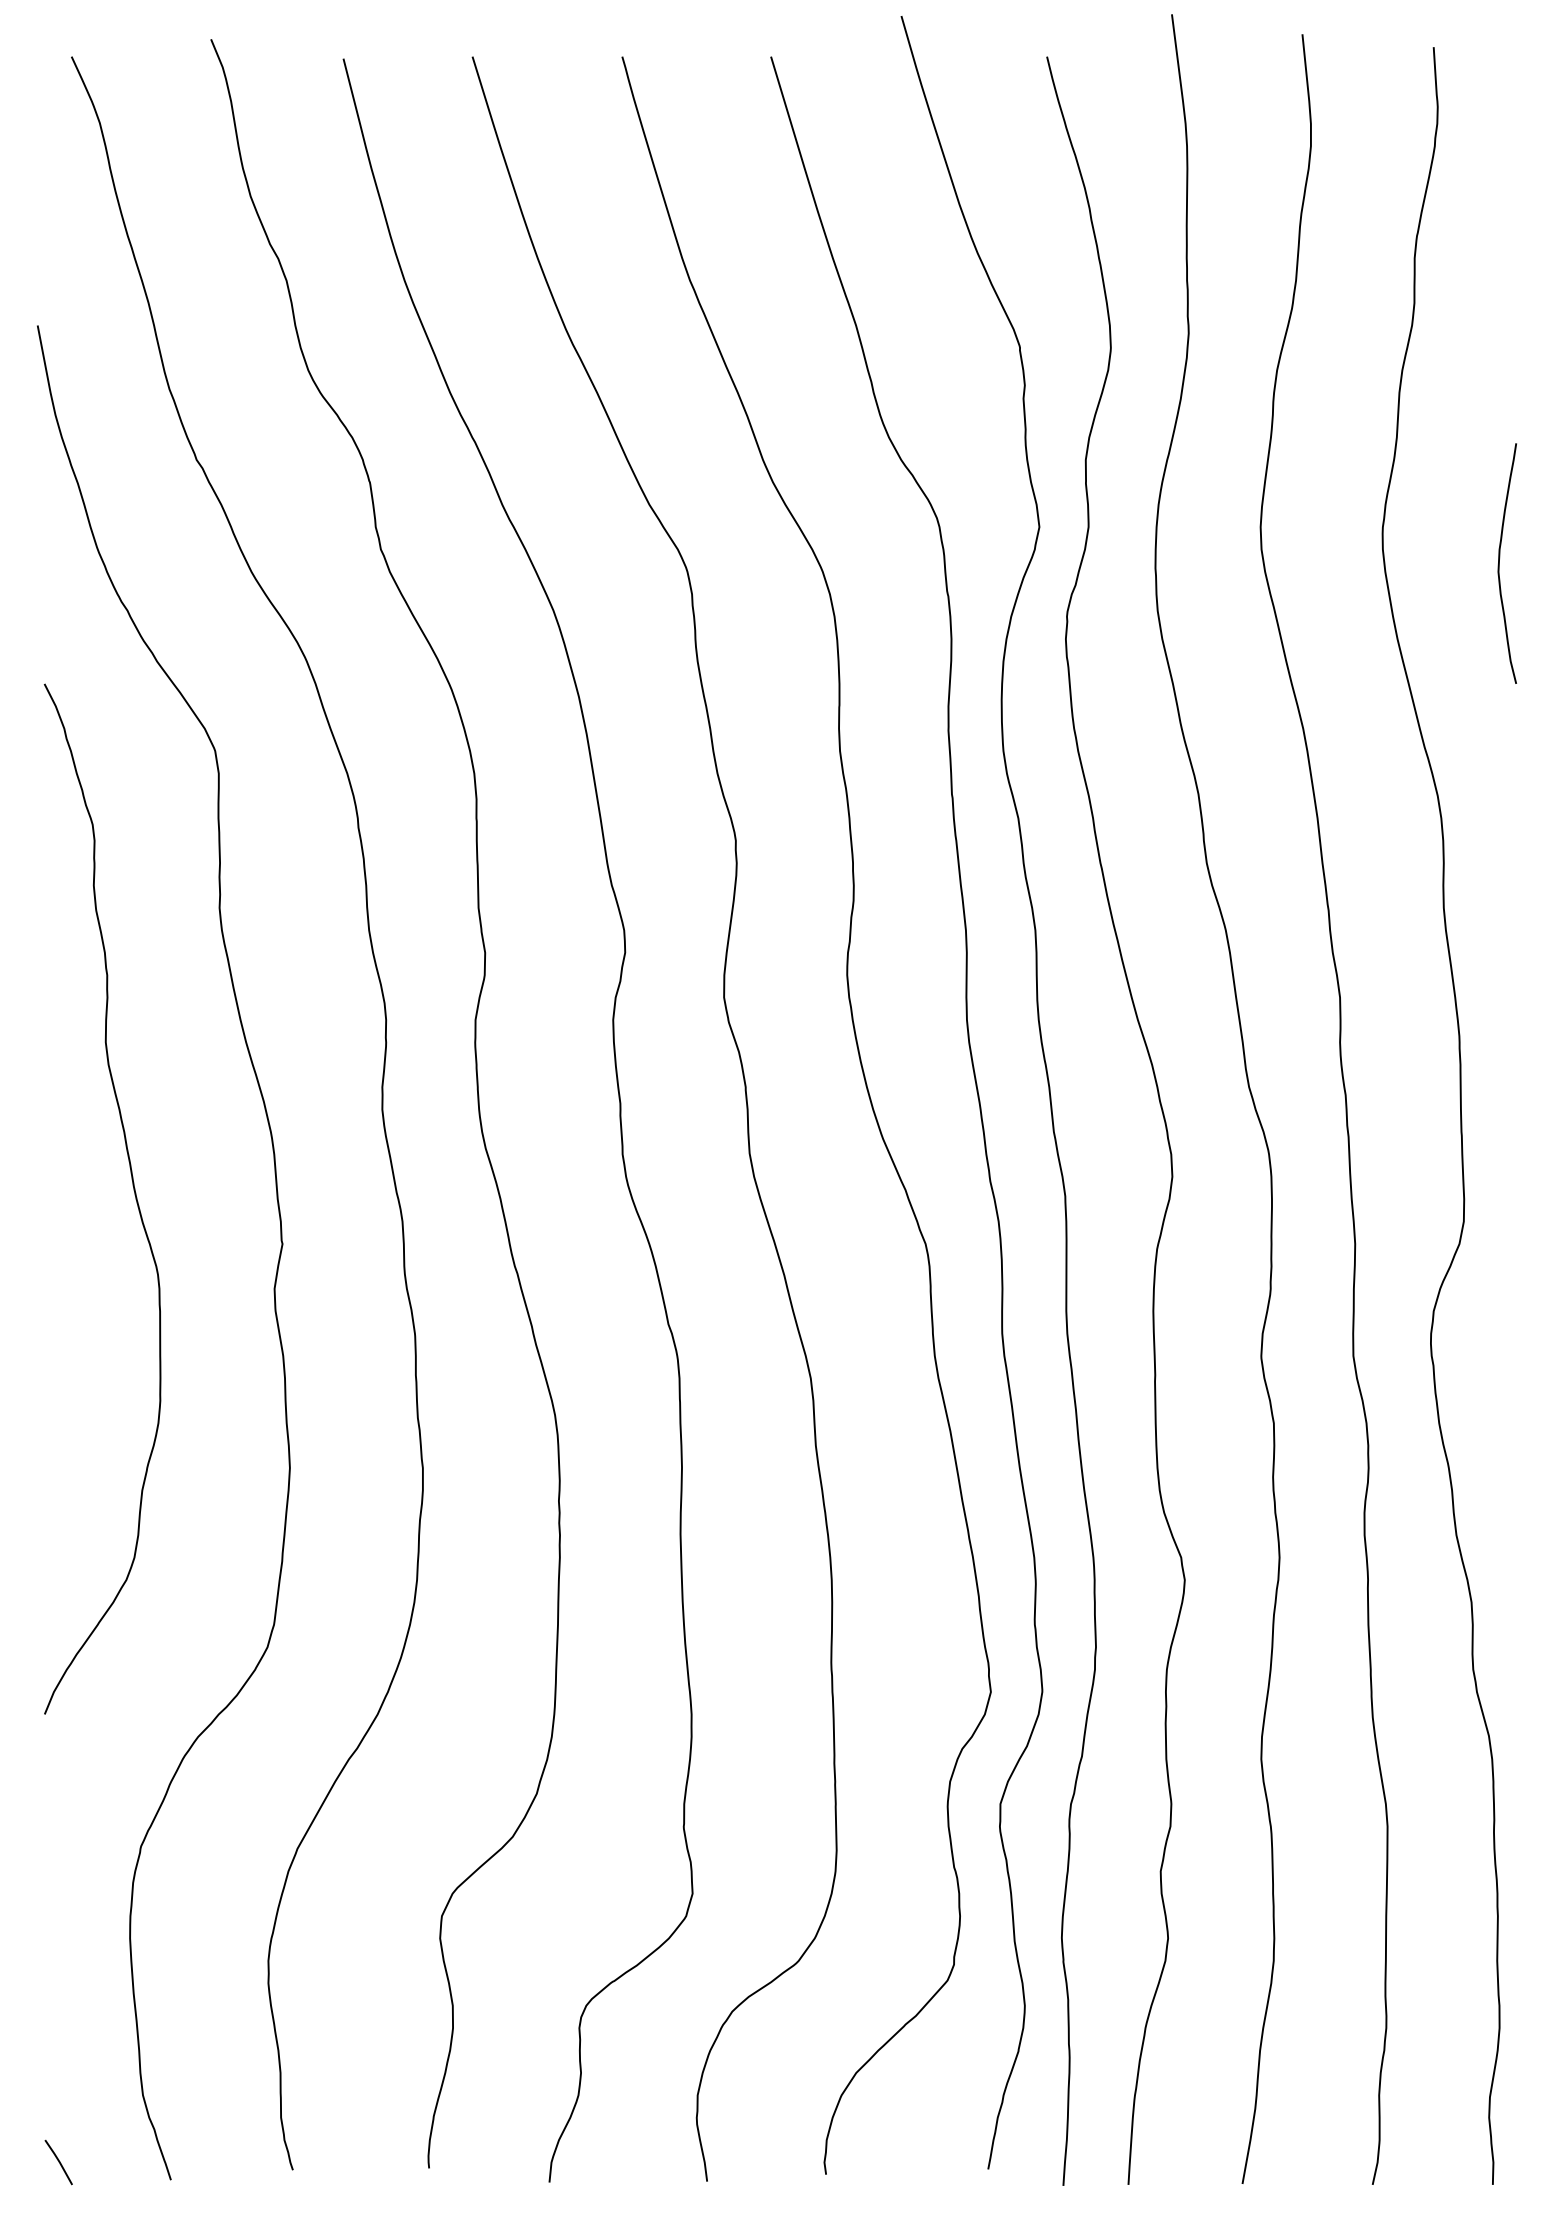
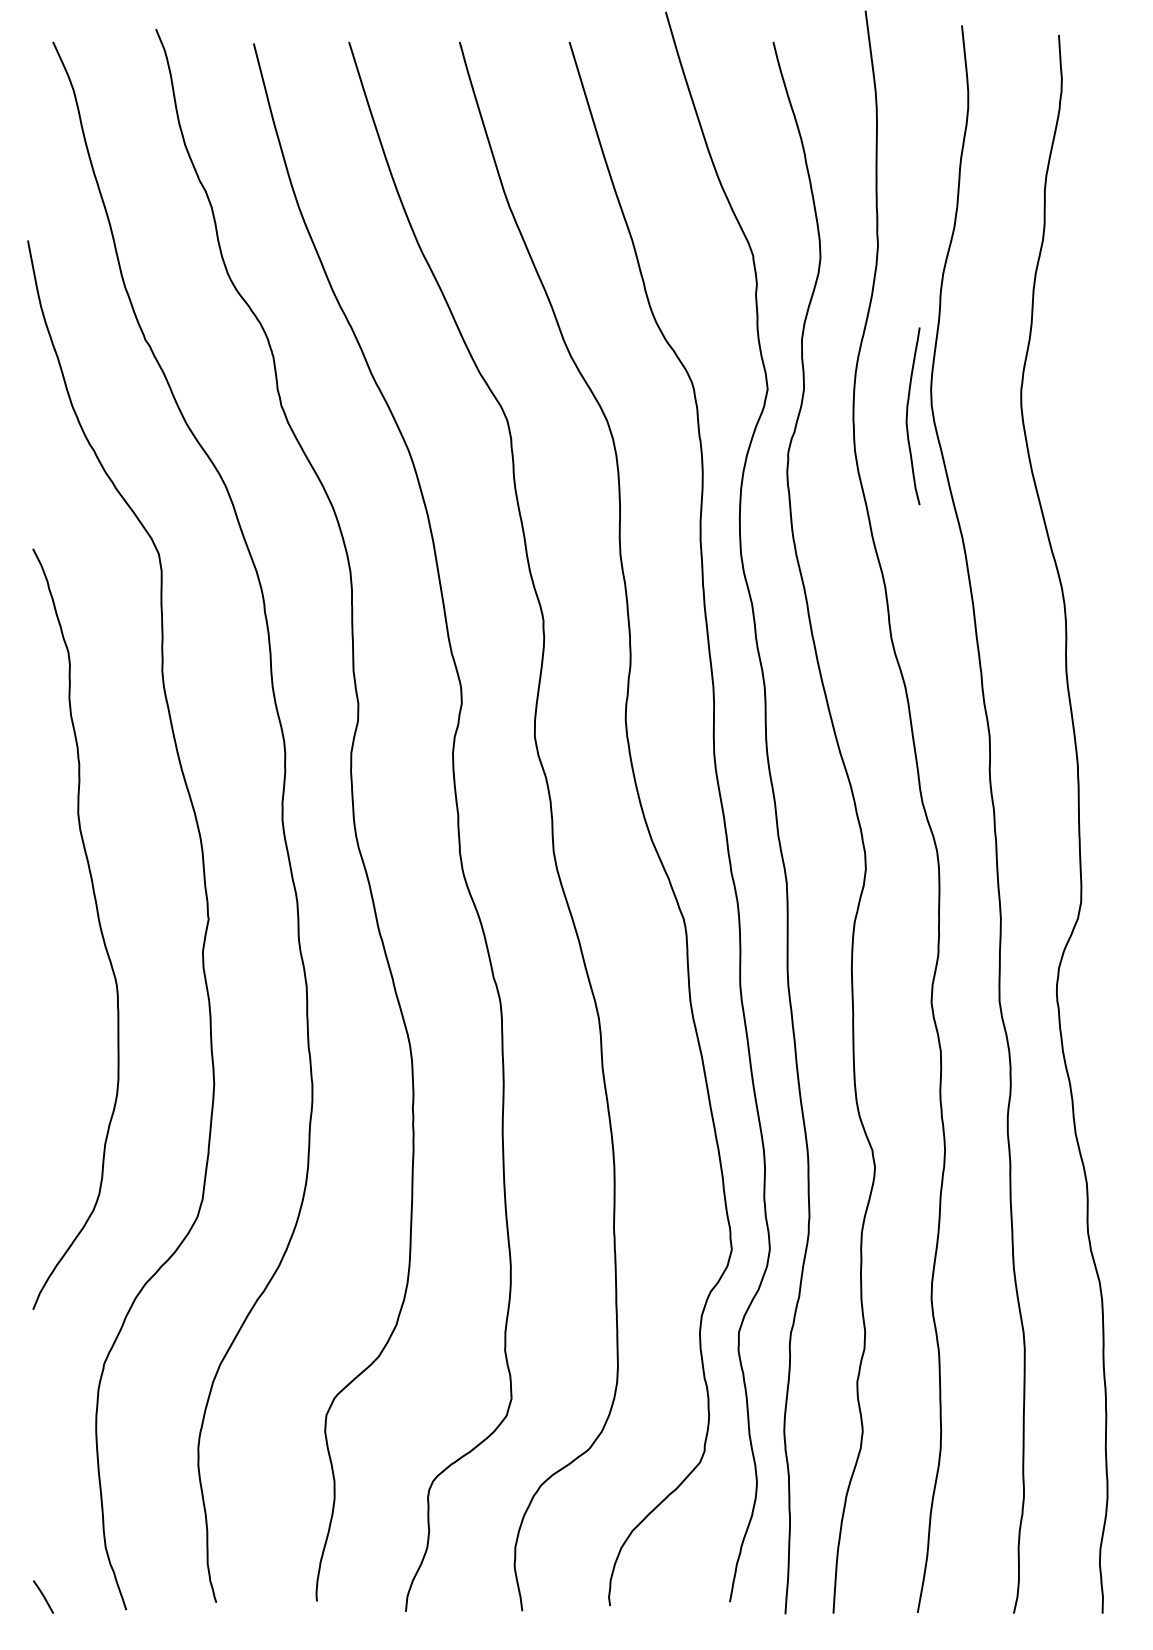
curve: (1499, 563) -> (907, 416), moved
curve: (133, 1190) -> (98, 922), moved

